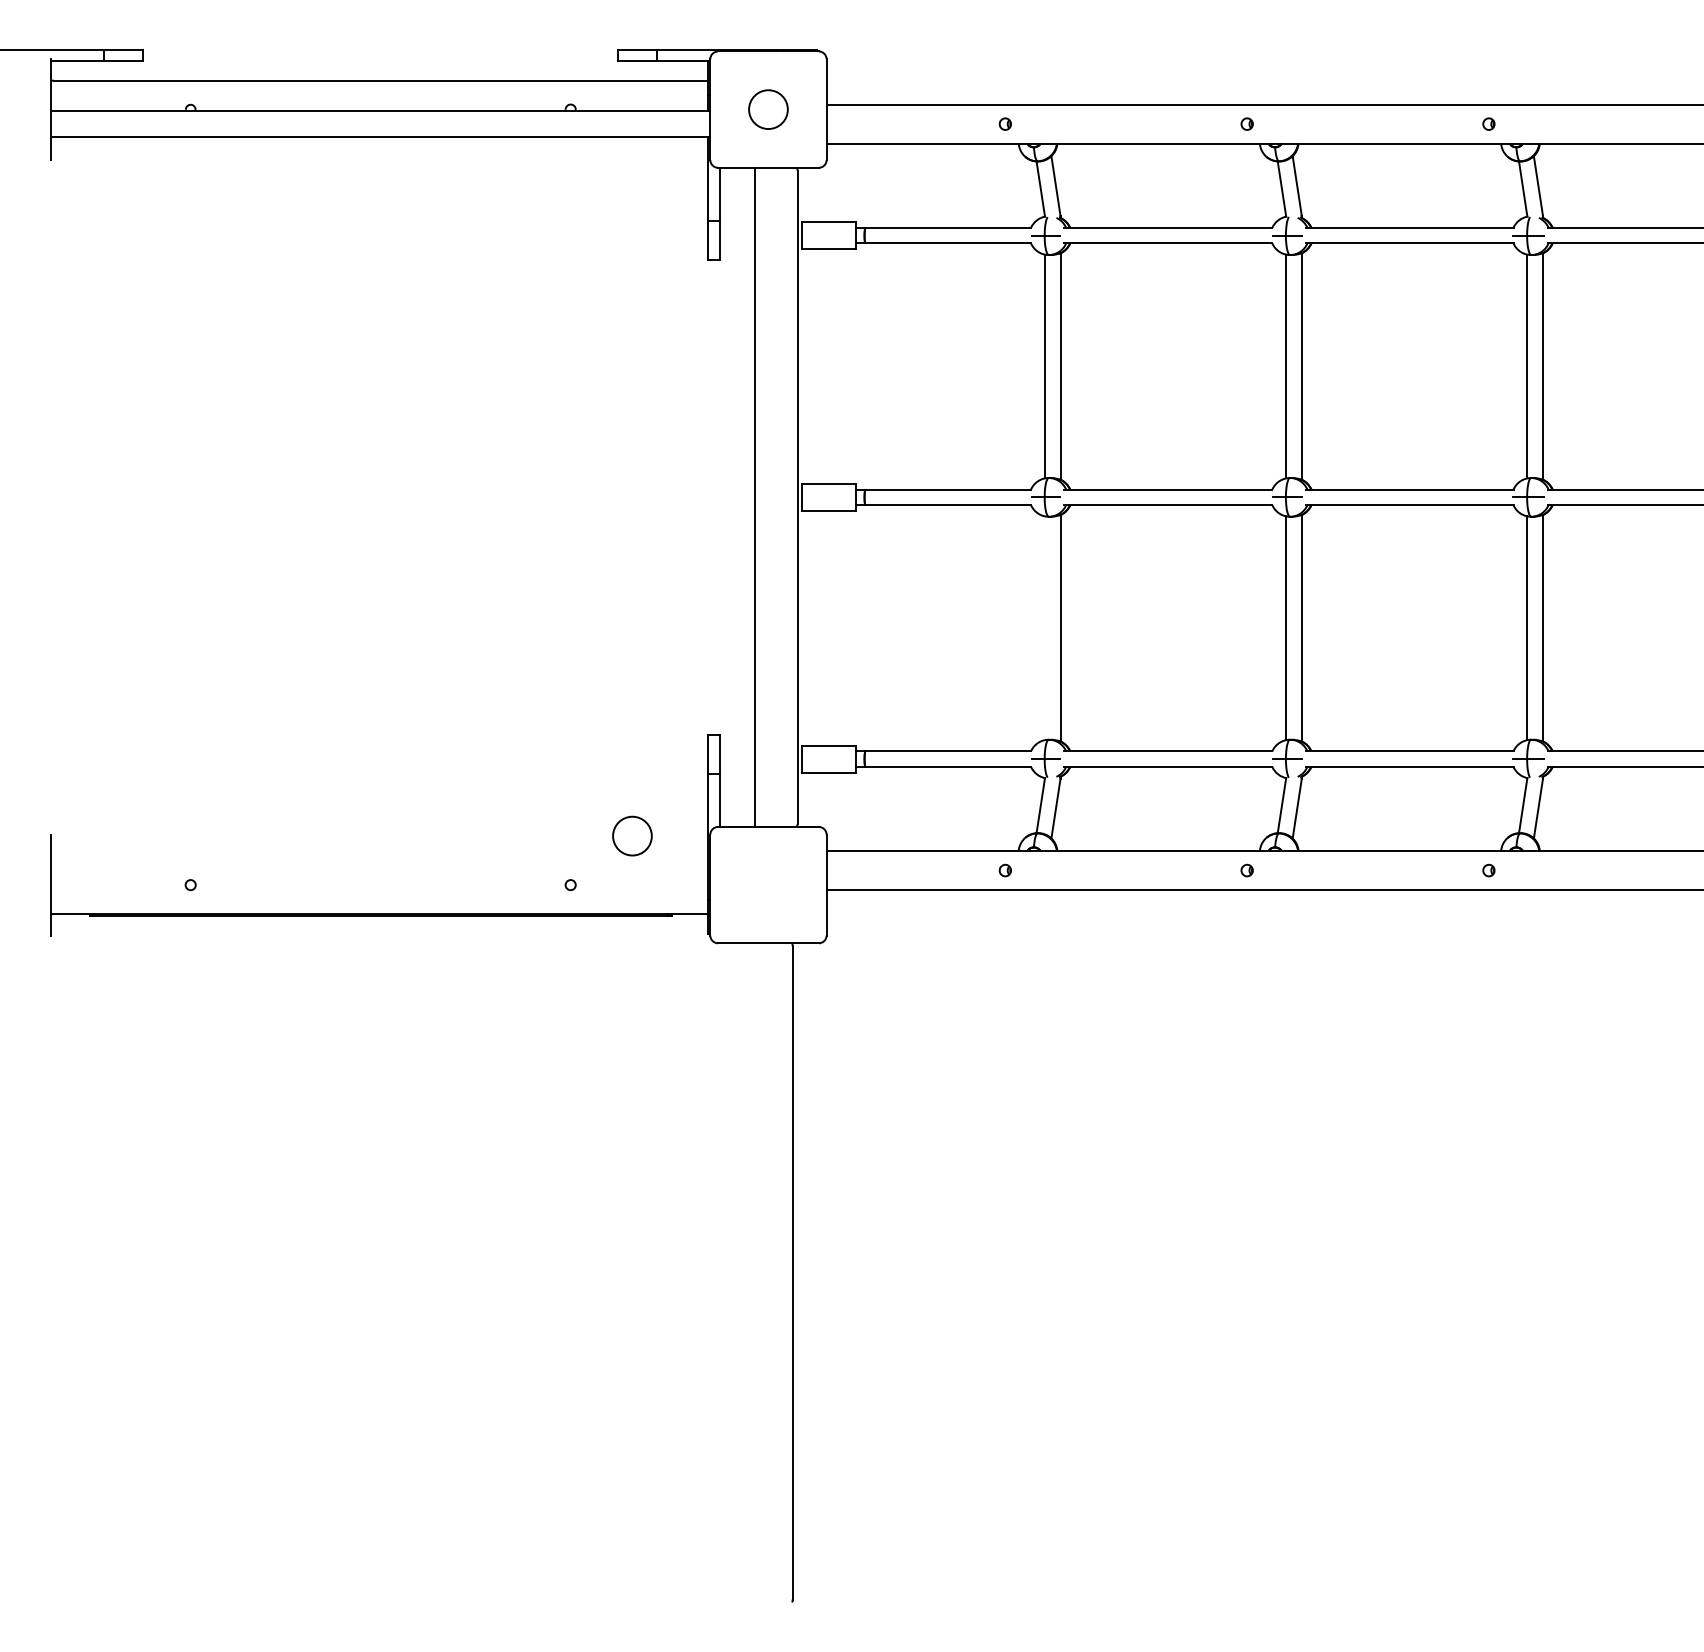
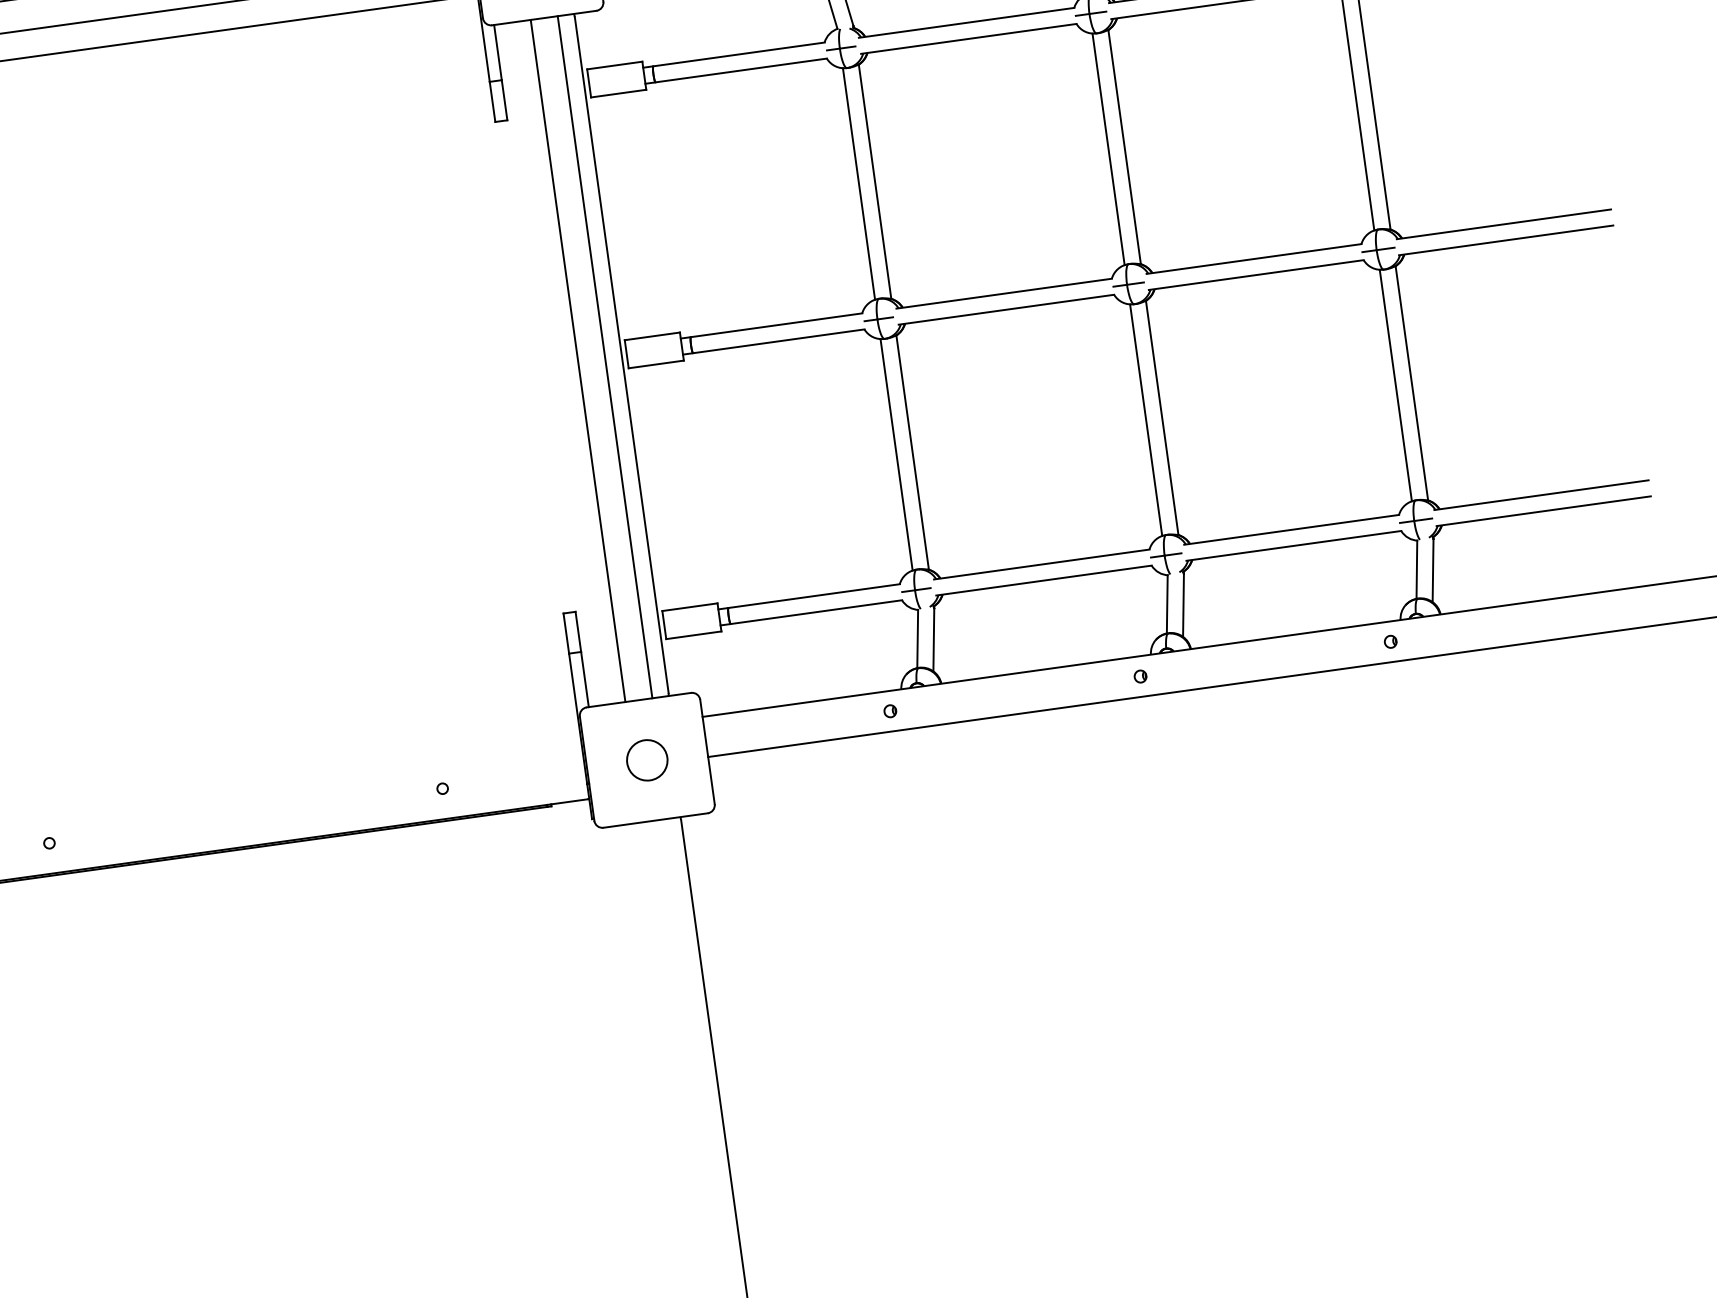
line: (781, 496) -> (604, 356), added
line: (1045, 628) -> (897, 455), added
circle: (632, 835) -> (647, 759), moved

